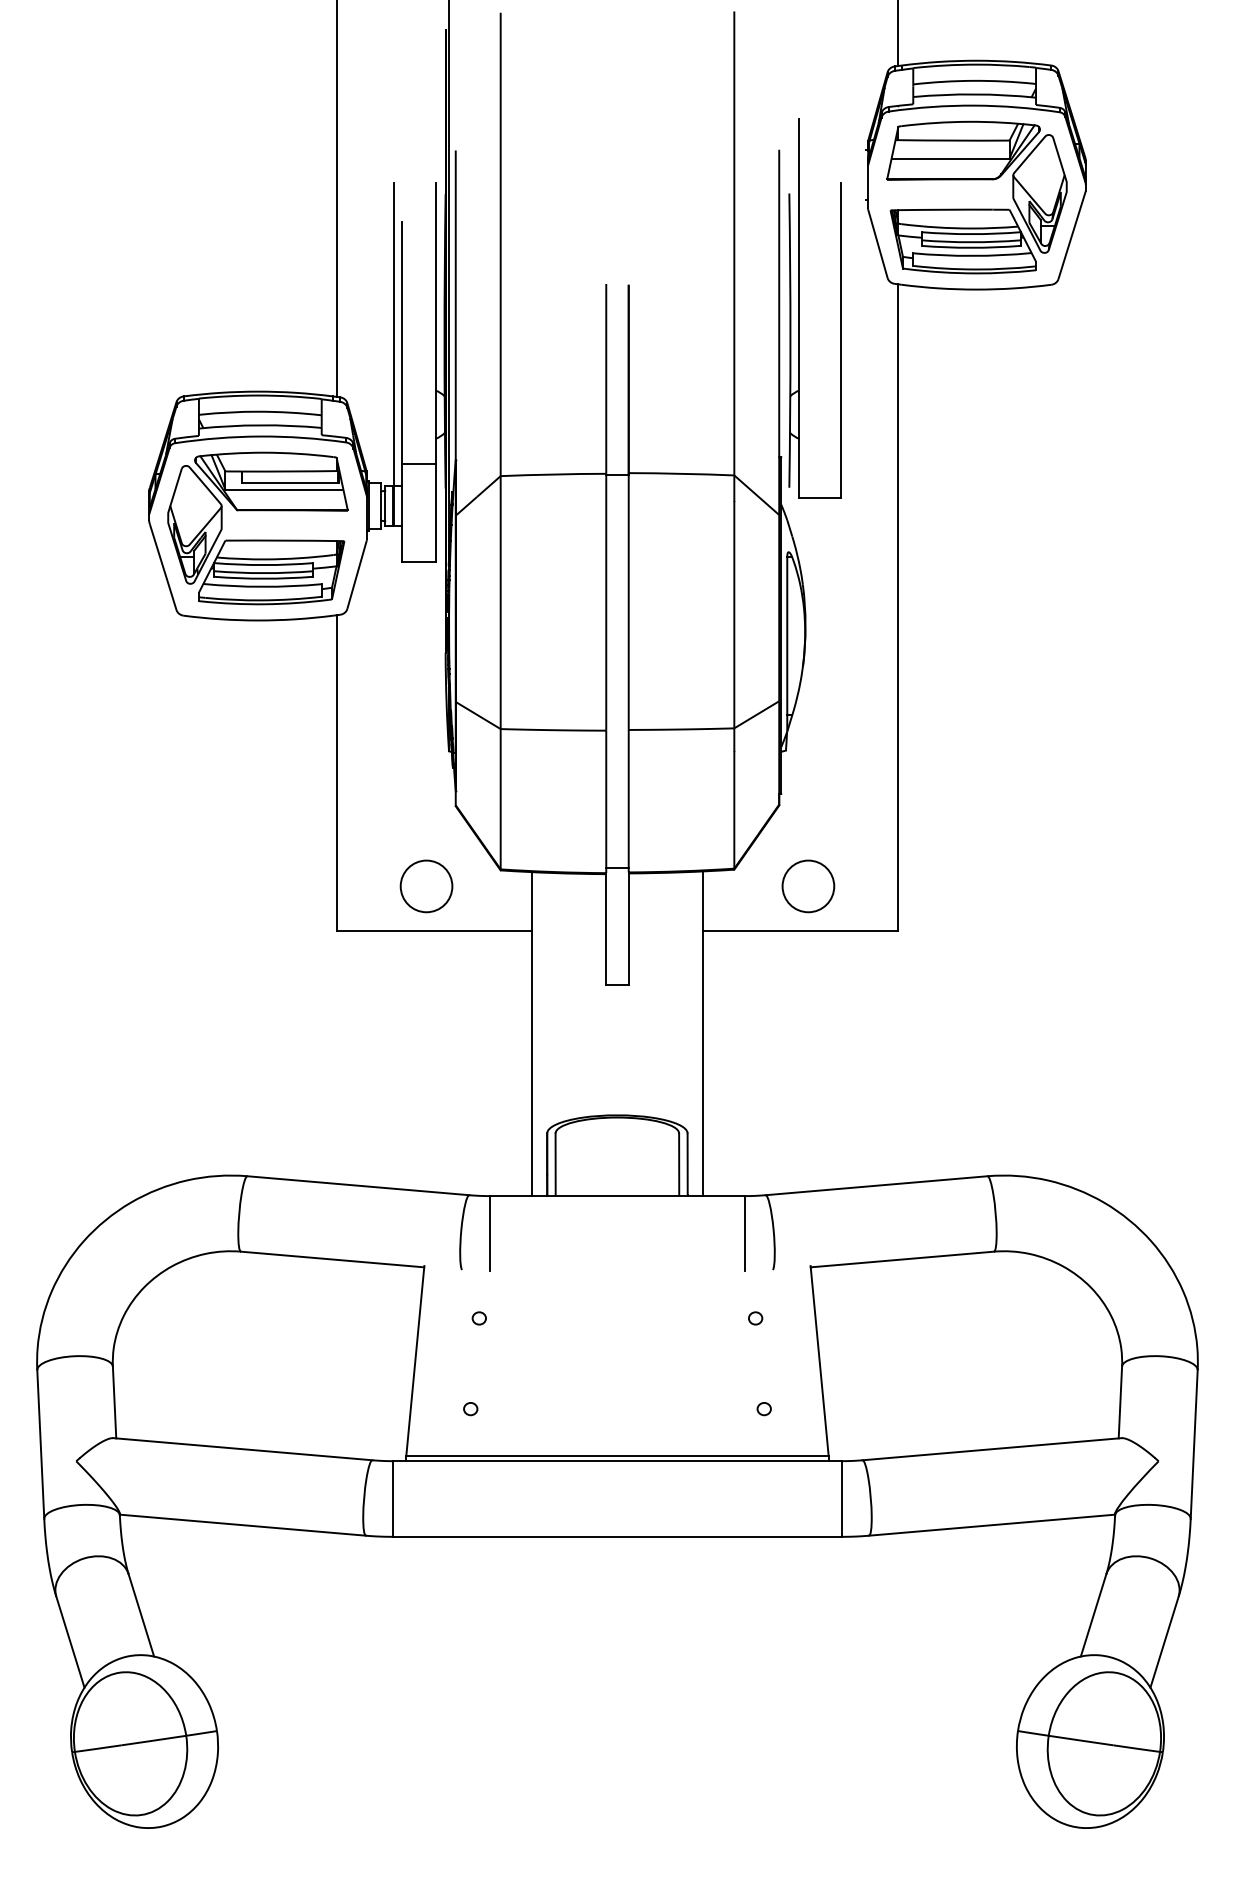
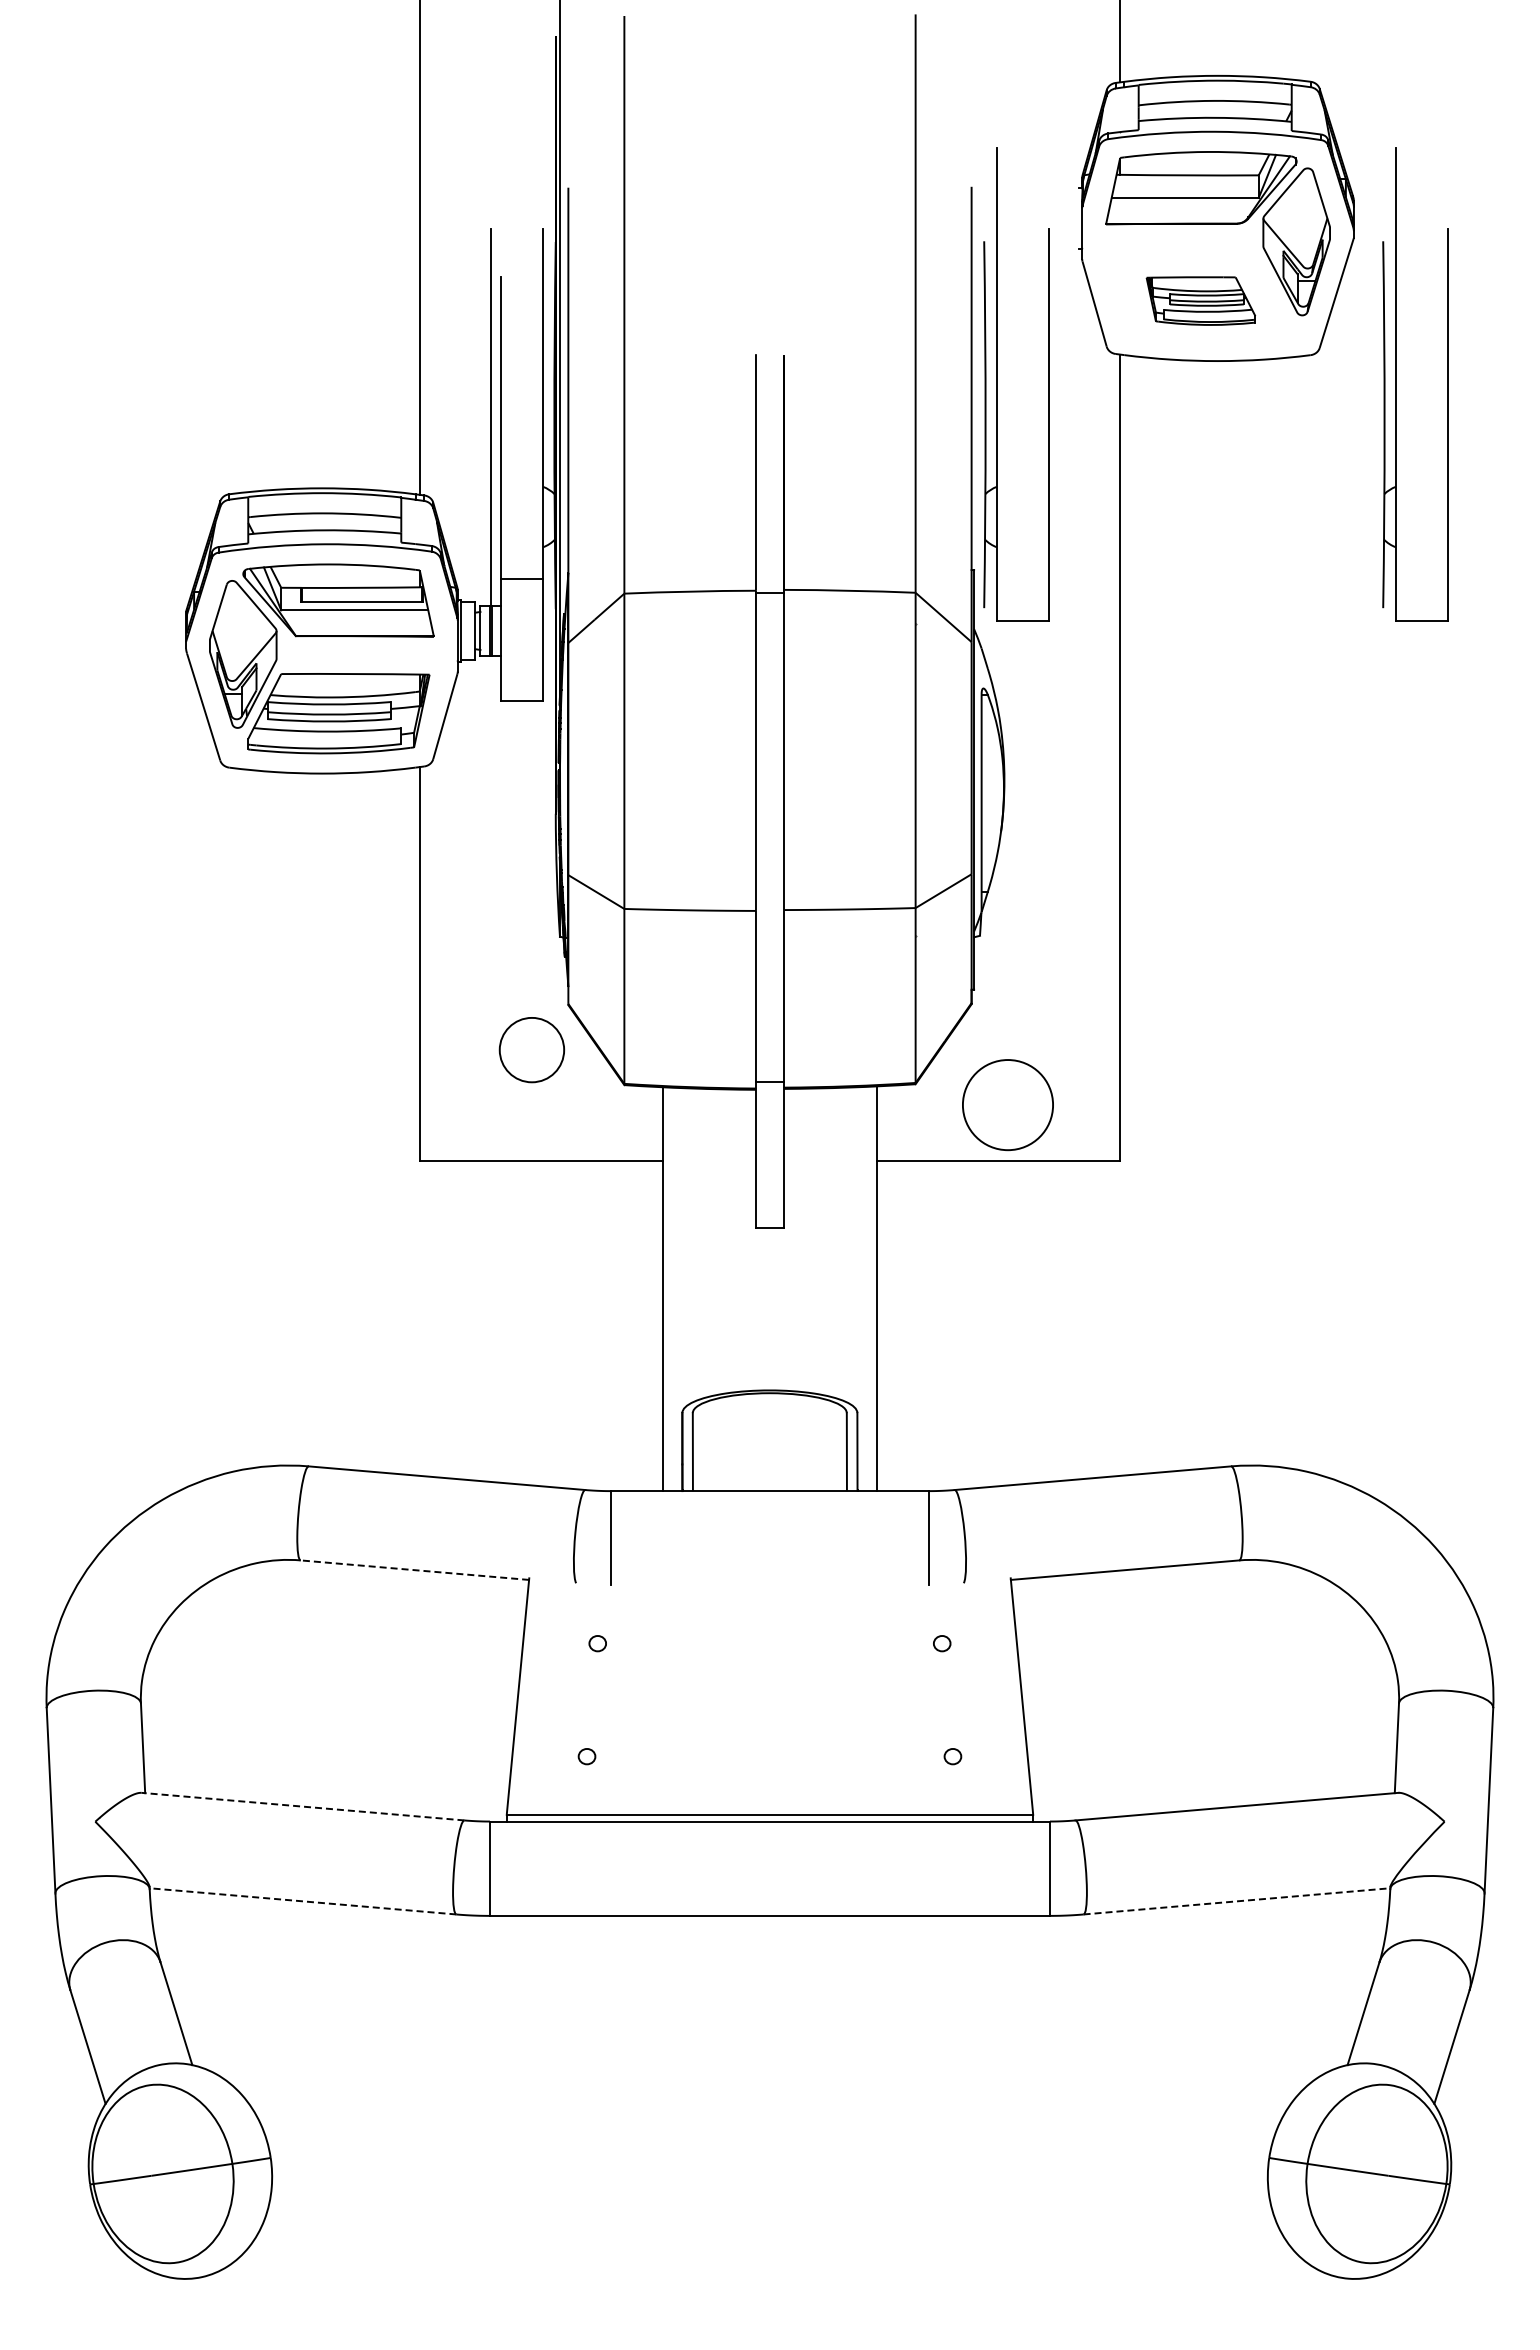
part: (962, 240) -> (1200, 300), size x0.6
part: (1120, 308) -> (1396, 384), added
circle: (808, 885) -> (1007, 1104), size x1.4
circle: (426, 886) -> (531, 1050), moved
line: (332, 1259) -> (414, 1570), solid -> dashed
line: (242, 1449) -> (302, 1806), solid -> dashed
line: (243, 1525) -> (303, 1901), solid -> dashed
line: (991, 1525) -> (1236, 1901), solid -> dashed

